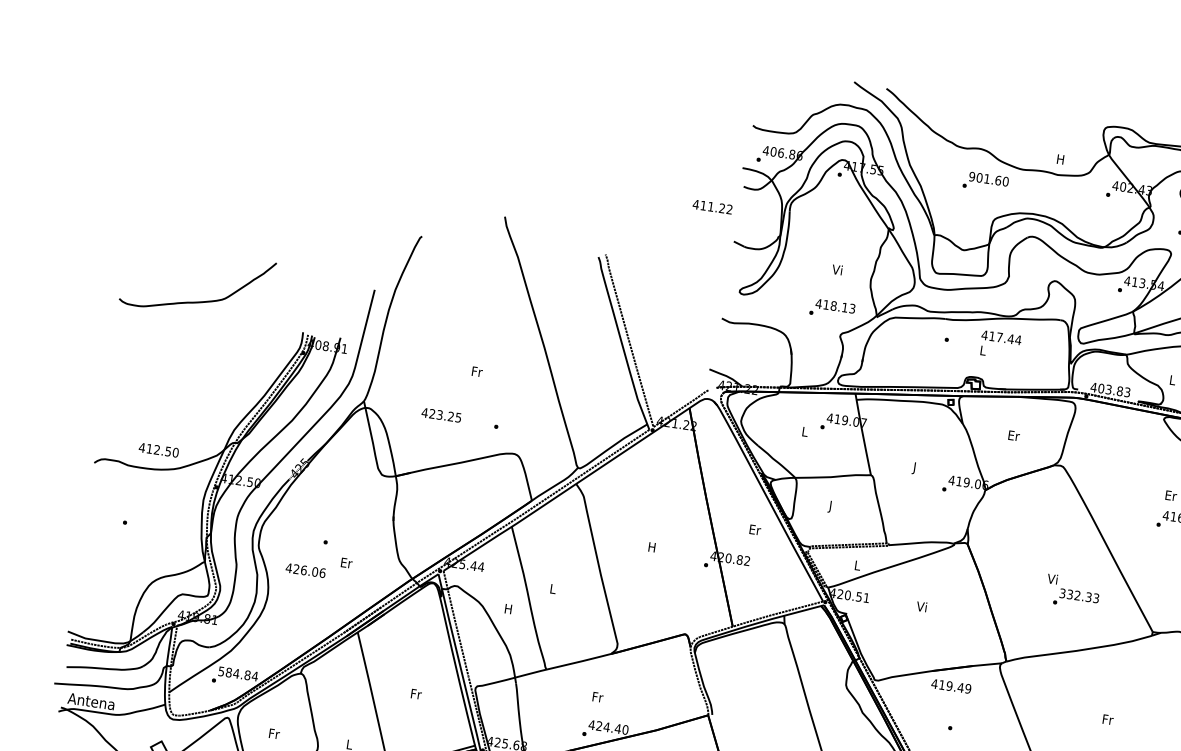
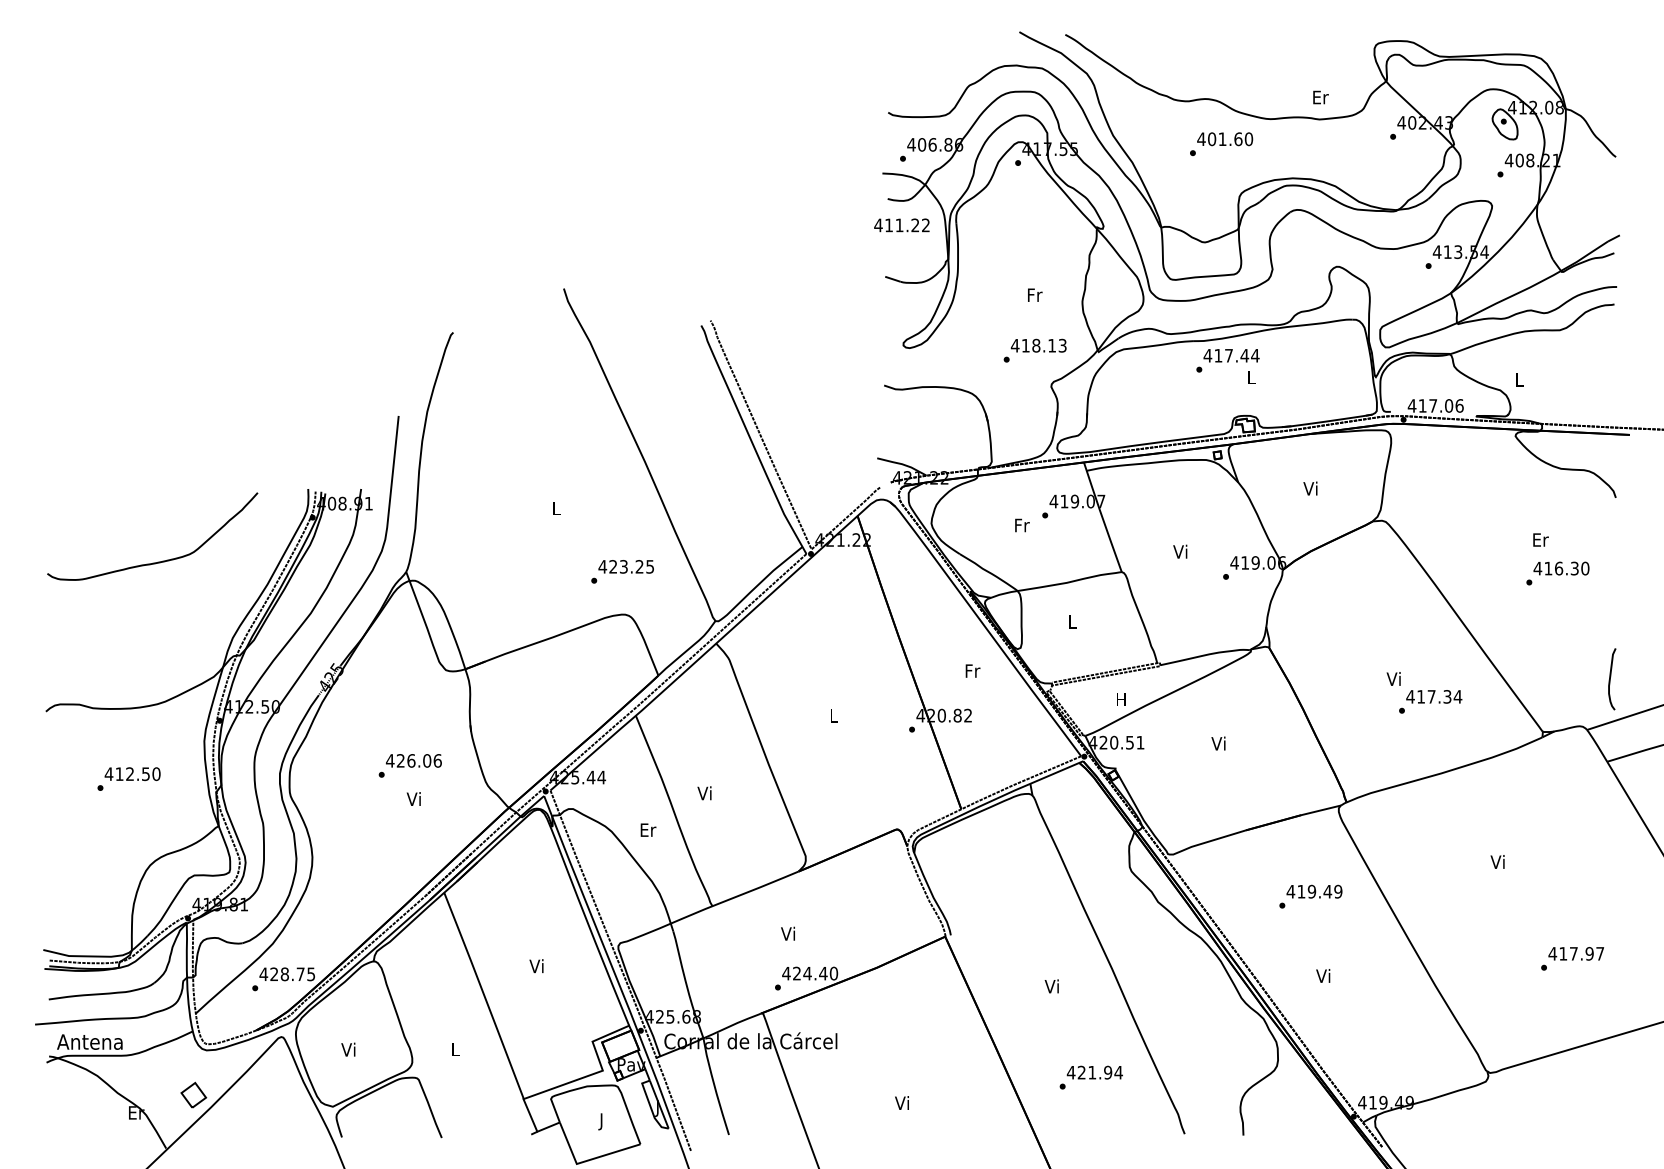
text: (1060, 159) -> (1320, 97), H -> Er
text: (972, 176) -> (1201, 139), 901.60 -> 401.60
text: (712, 207) -> (901, 225), moved
text: (837, 269) -> (1034, 294), Vi -> Fr
curve: (199, 301) -> (158, 561), moved
text: (1001, 337) -> (1231, 355), moved
text: (477, 371) -> (556, 508), Fr -> L
text: (1113, 390) -> (1440, 405), 403.83 -> 417.06
text: (441, 414) -> (625, 566), moved
text: (805, 431) -> (1022, 525), L -> Fr
text: (1013, 435) -> (1311, 488), Er -> Vi
text: (158, 450) -> (132, 774), moved
text: (914, 468) -> (1180, 553), J -> Vi
text: (830, 506) -> (1072, 623), J -> L
text: (755, 529) -> (972, 670), Er -> Fr
text: (651, 547) -> (833, 715), H -> L
text: (346, 562) -> (414, 798), Er -> Vi
text: (857, 565) -> (1121, 699), L -> H
text: (305, 570) -> (413, 760), moved
text: (552, 588) -> (704, 793), L -> Vi
text: (1079, 595) -> (1434, 696), 332.33 -> 417.34
text: (509, 608) -> (648, 829), H -> Er
text: (238, 674) -> (287, 974), 584.84 -> 428.75
text: (951, 686) -> (1314, 891), moved
text: (416, 694) -> (537, 966), Fr -> Vi
text: (597, 696) -> (788, 933), Fr -> Vi
text: (1107, 719) -> (1498, 861), Fr -> Vi
text: (274, 733) -> (349, 1049), Fr -> Vi

